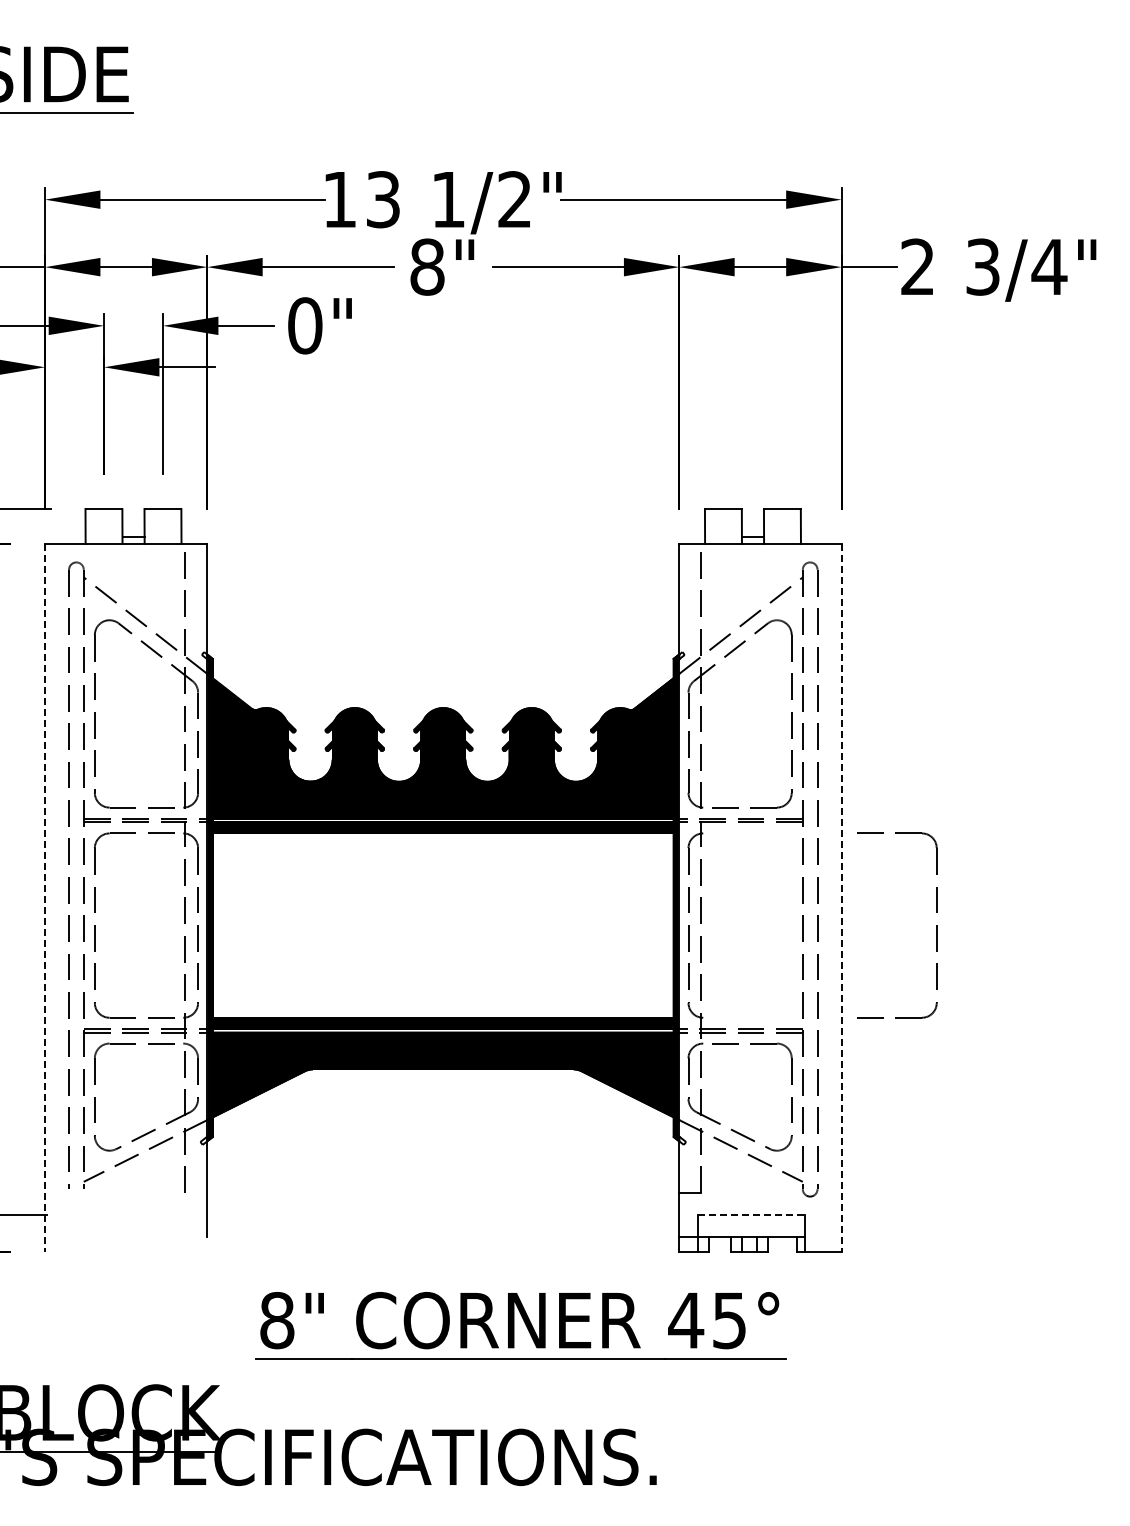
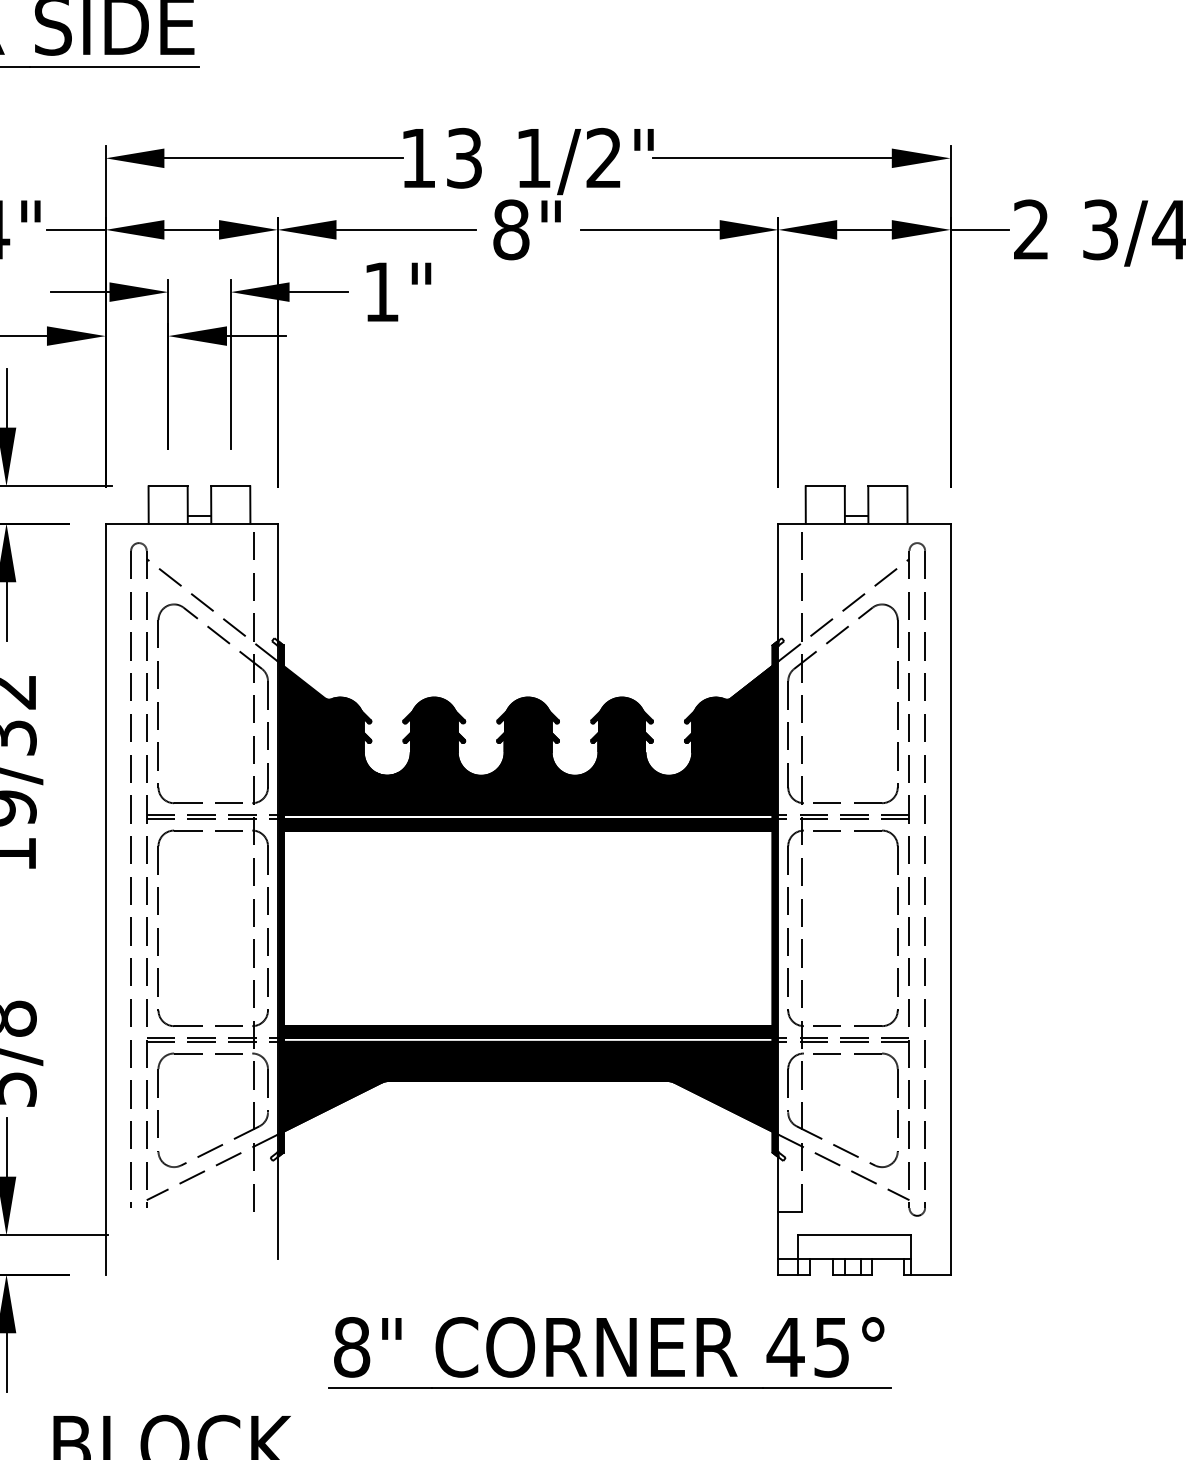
text: (305, 325) -> (381, 291), 0" -> 1"
line: (45, 897) -> (106, 898), dashed -> solid
line: (841, 897) -> (950, 898), dashed -> solid
part: (936, 925) -> (897, 928), moved
line: (751, 1215) -> (855, 1235), dashed -> solid

